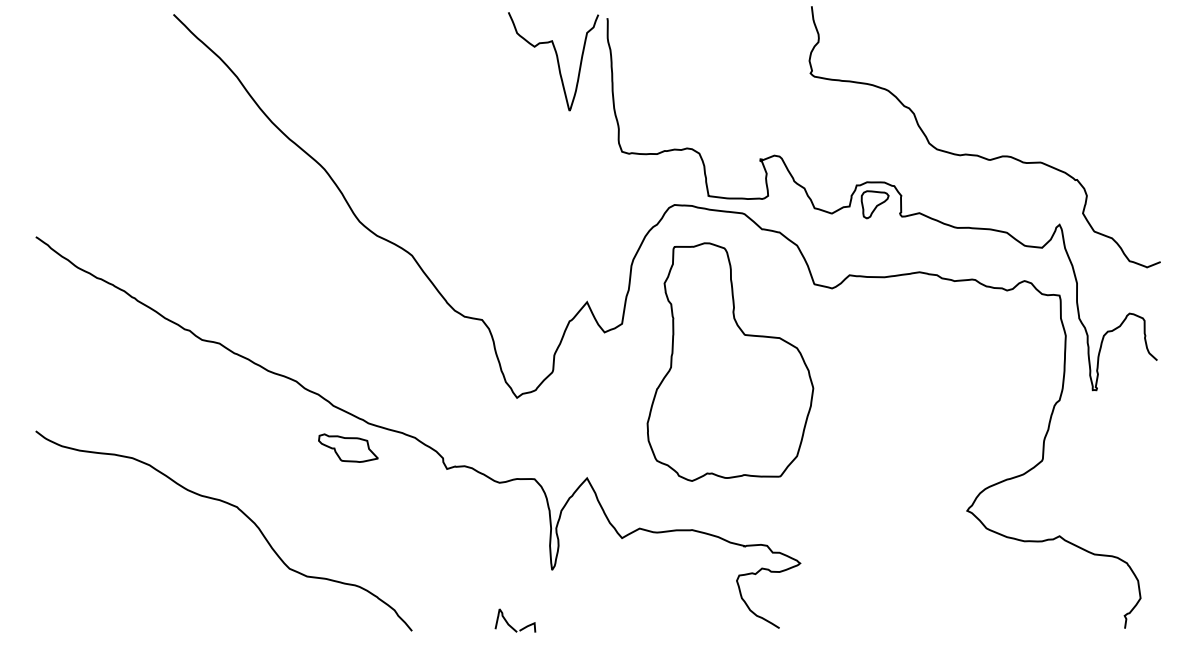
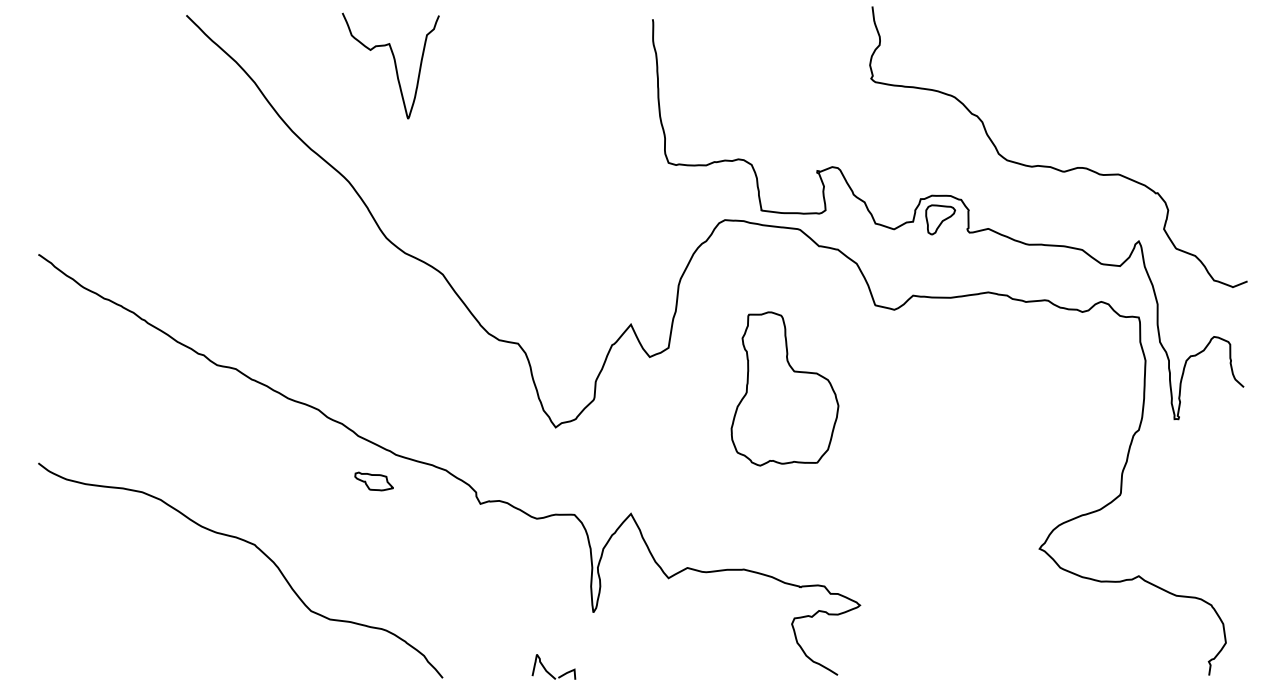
curve: (556, 61) -> (394, 65), moved
part: (729, 361) -> (784, 388), size x0.6
part: (347, 448) -> (373, 481), size x0.6

